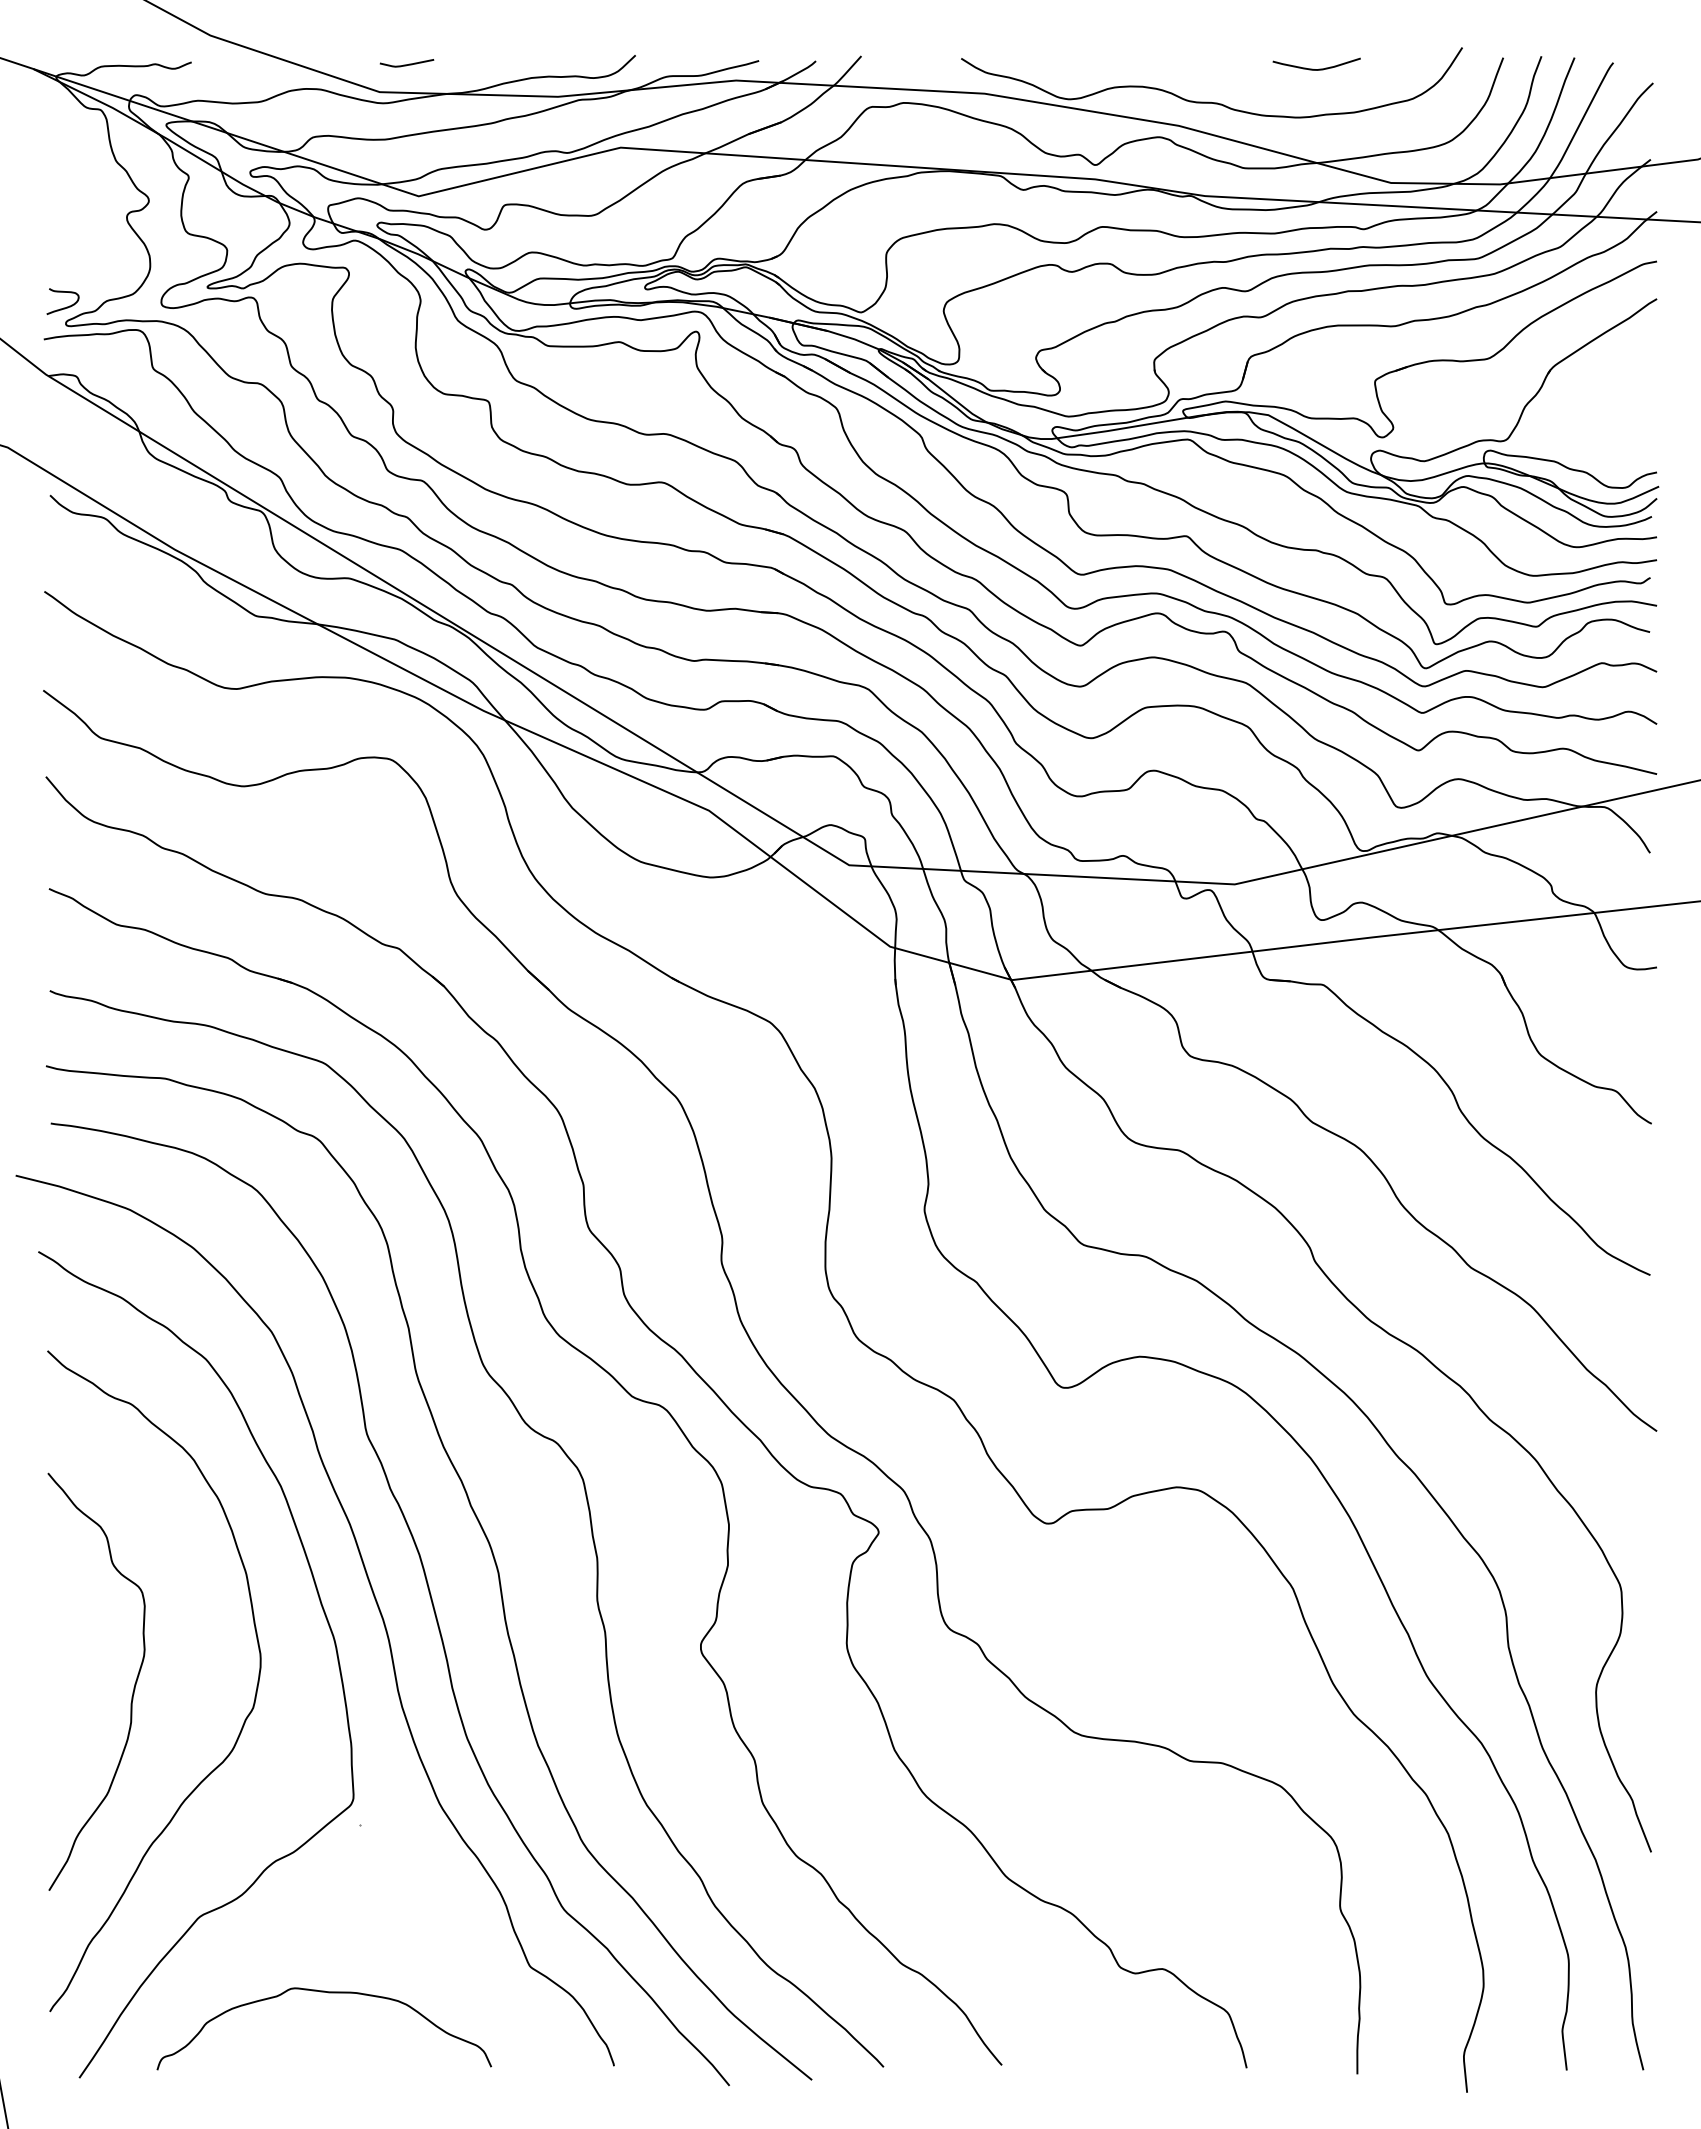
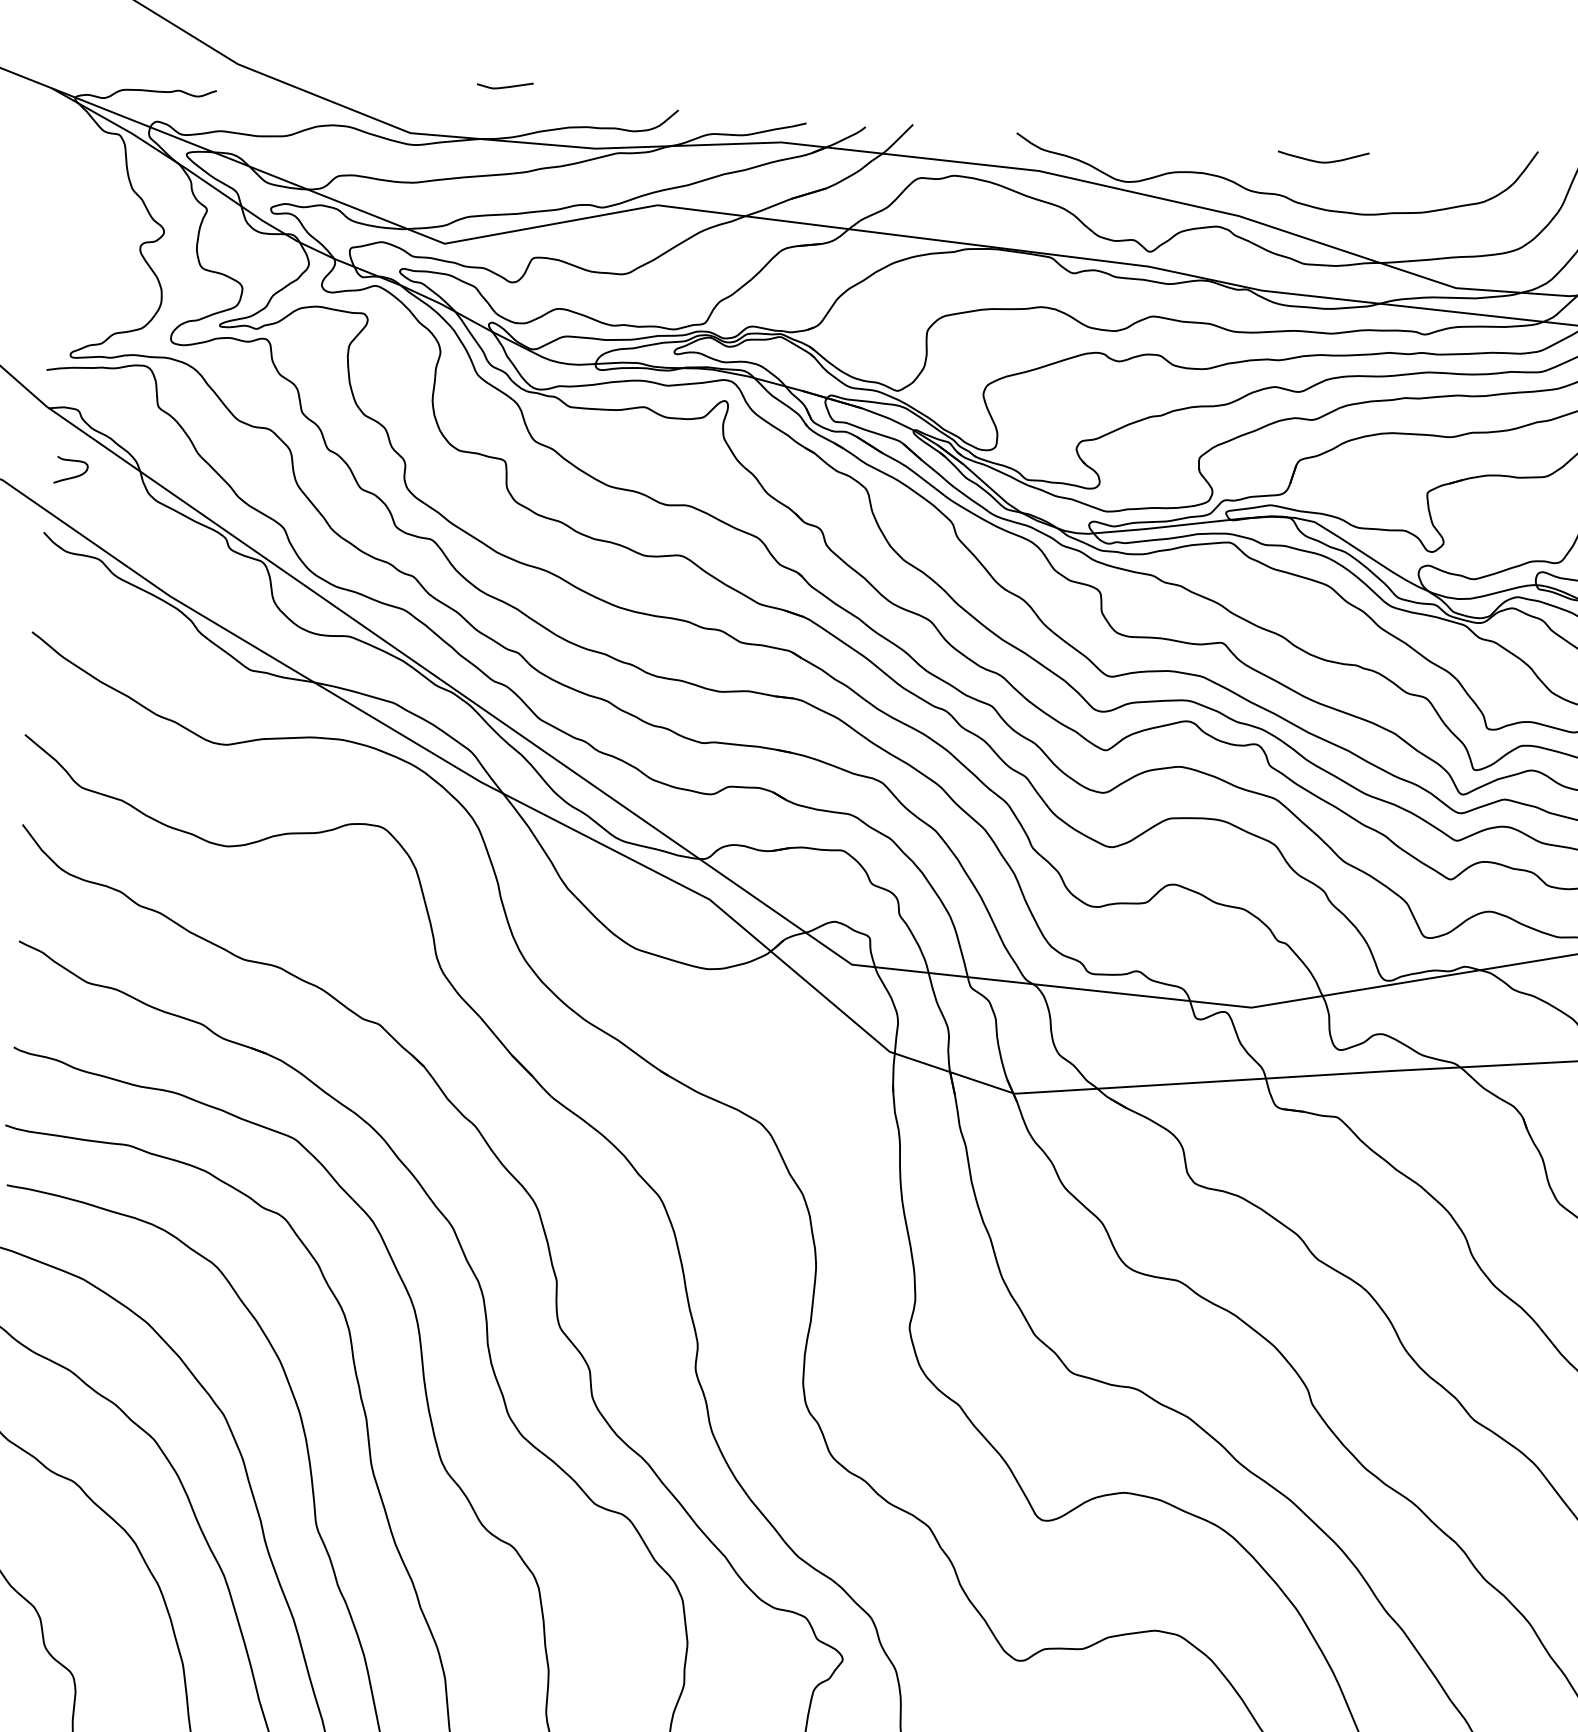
curve: (406, 64) -> (504, 86), moved
curve: (1319, 68) -> (1326, 161), moved
curve: (63, 307) -> (71, 476), moved

